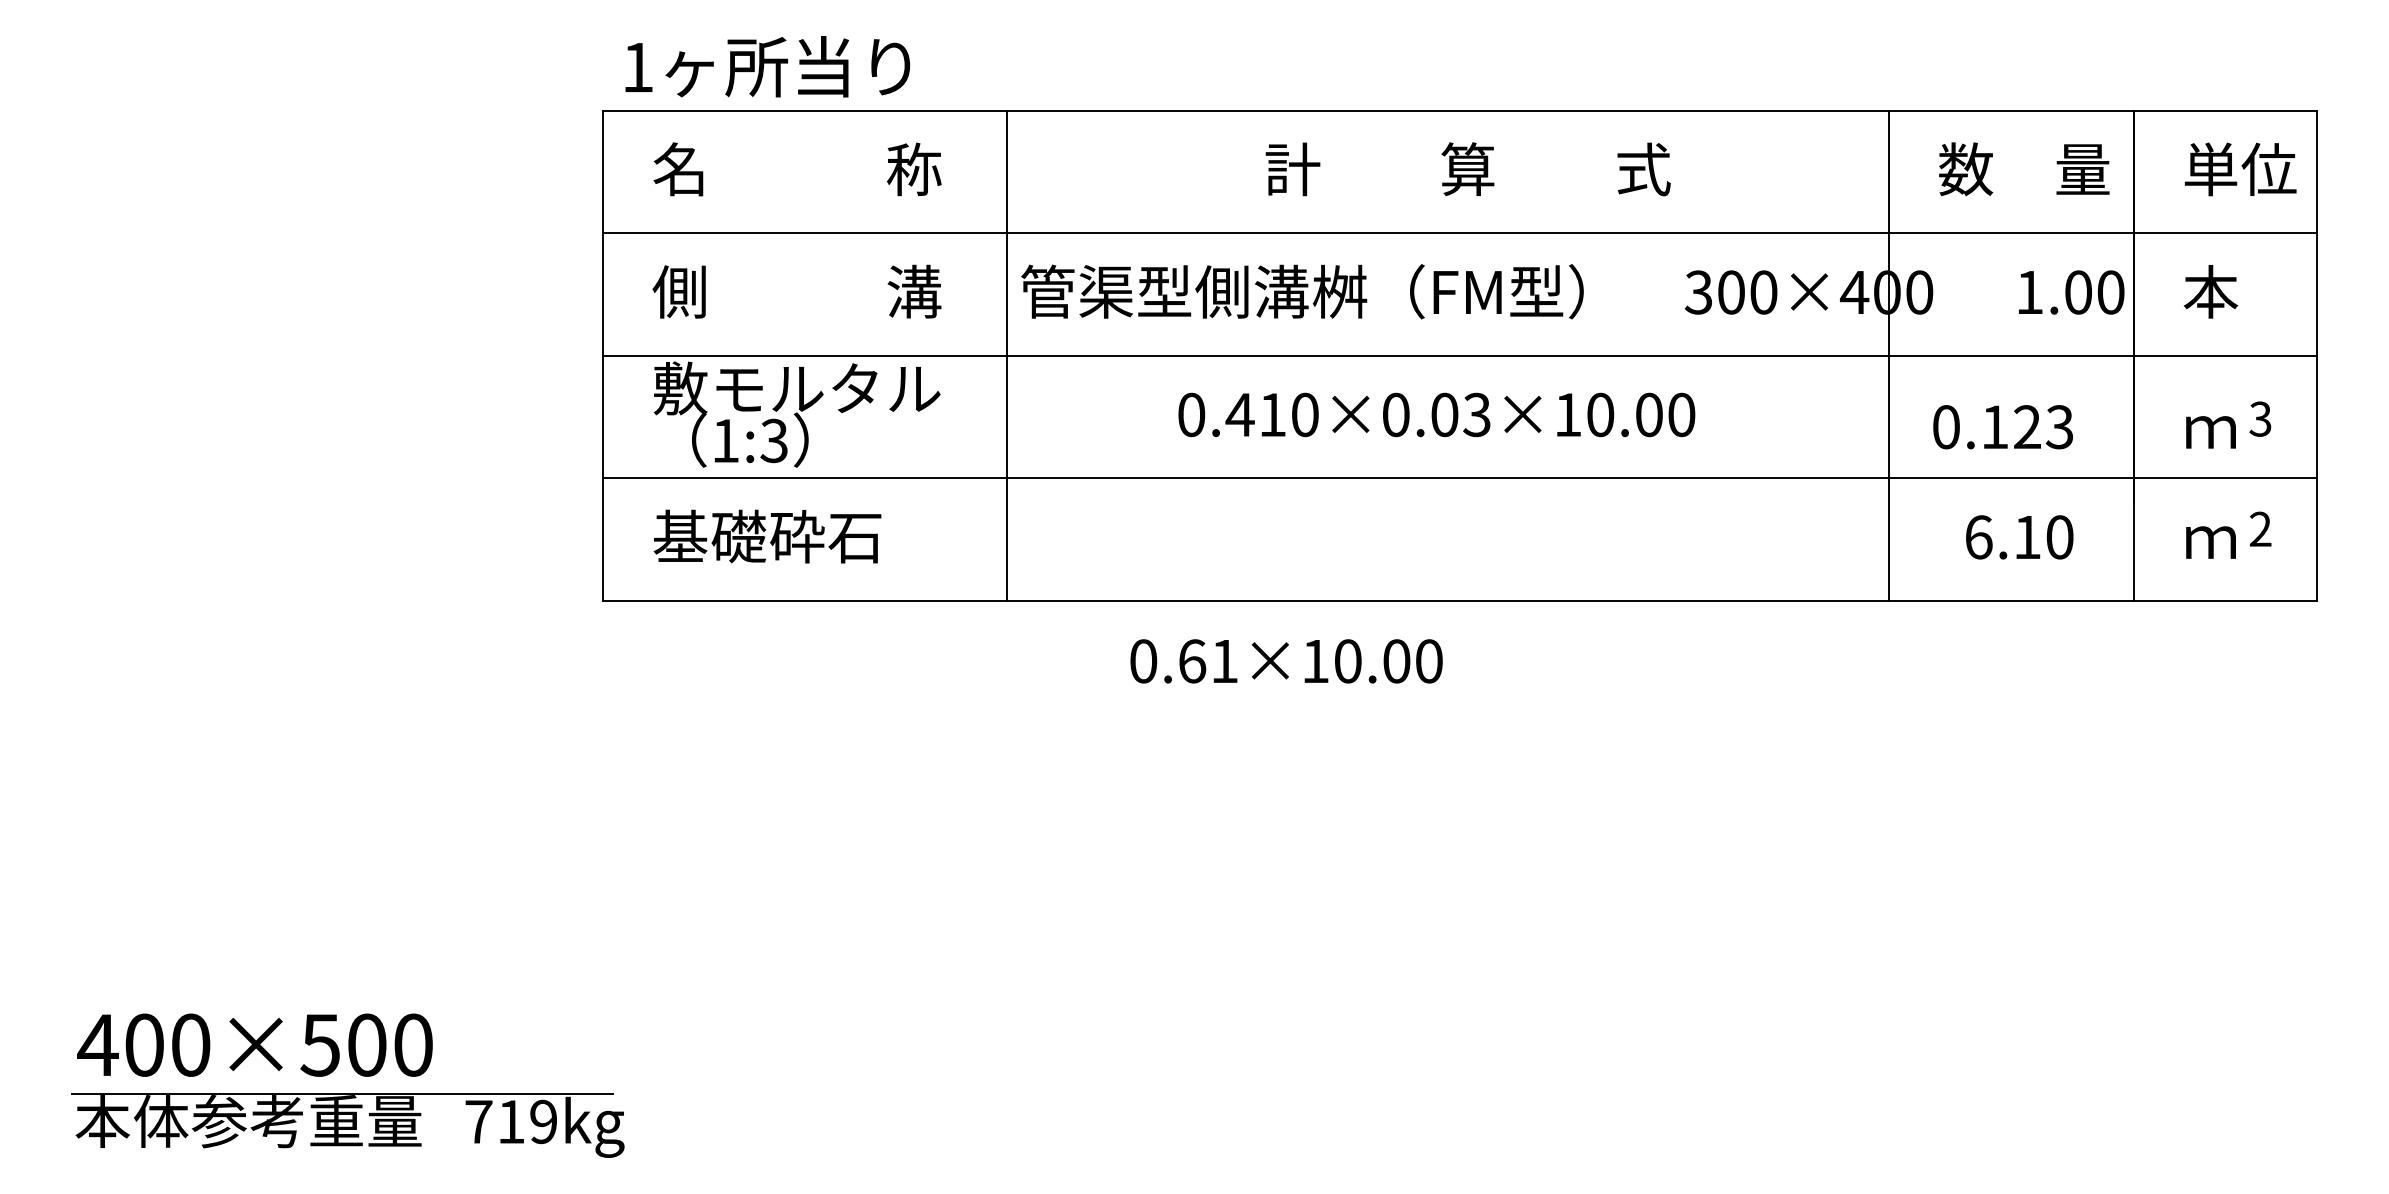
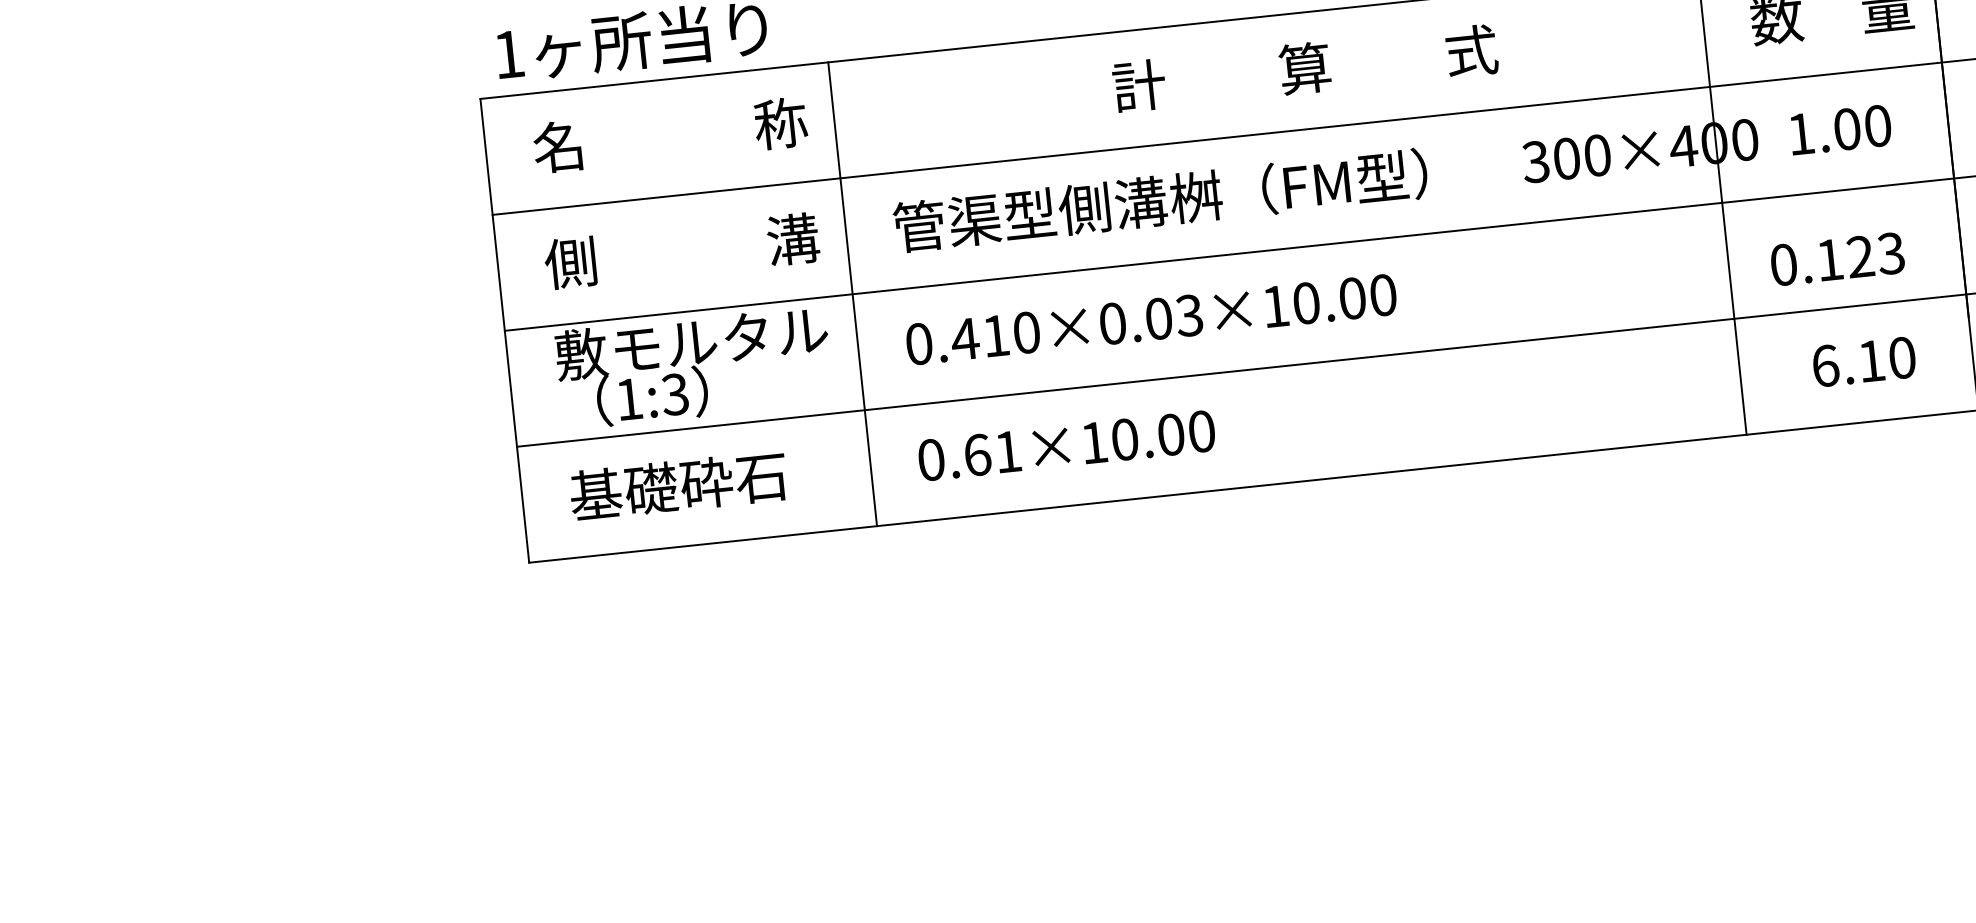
text: (2071, 292) -> (1840, 129), moved
line: (1006, 355) -> (852, 294), moved
text: (1436, 414) -> (1151, 319), moved
text: (1286, 661) -> (1066, 445), moved

